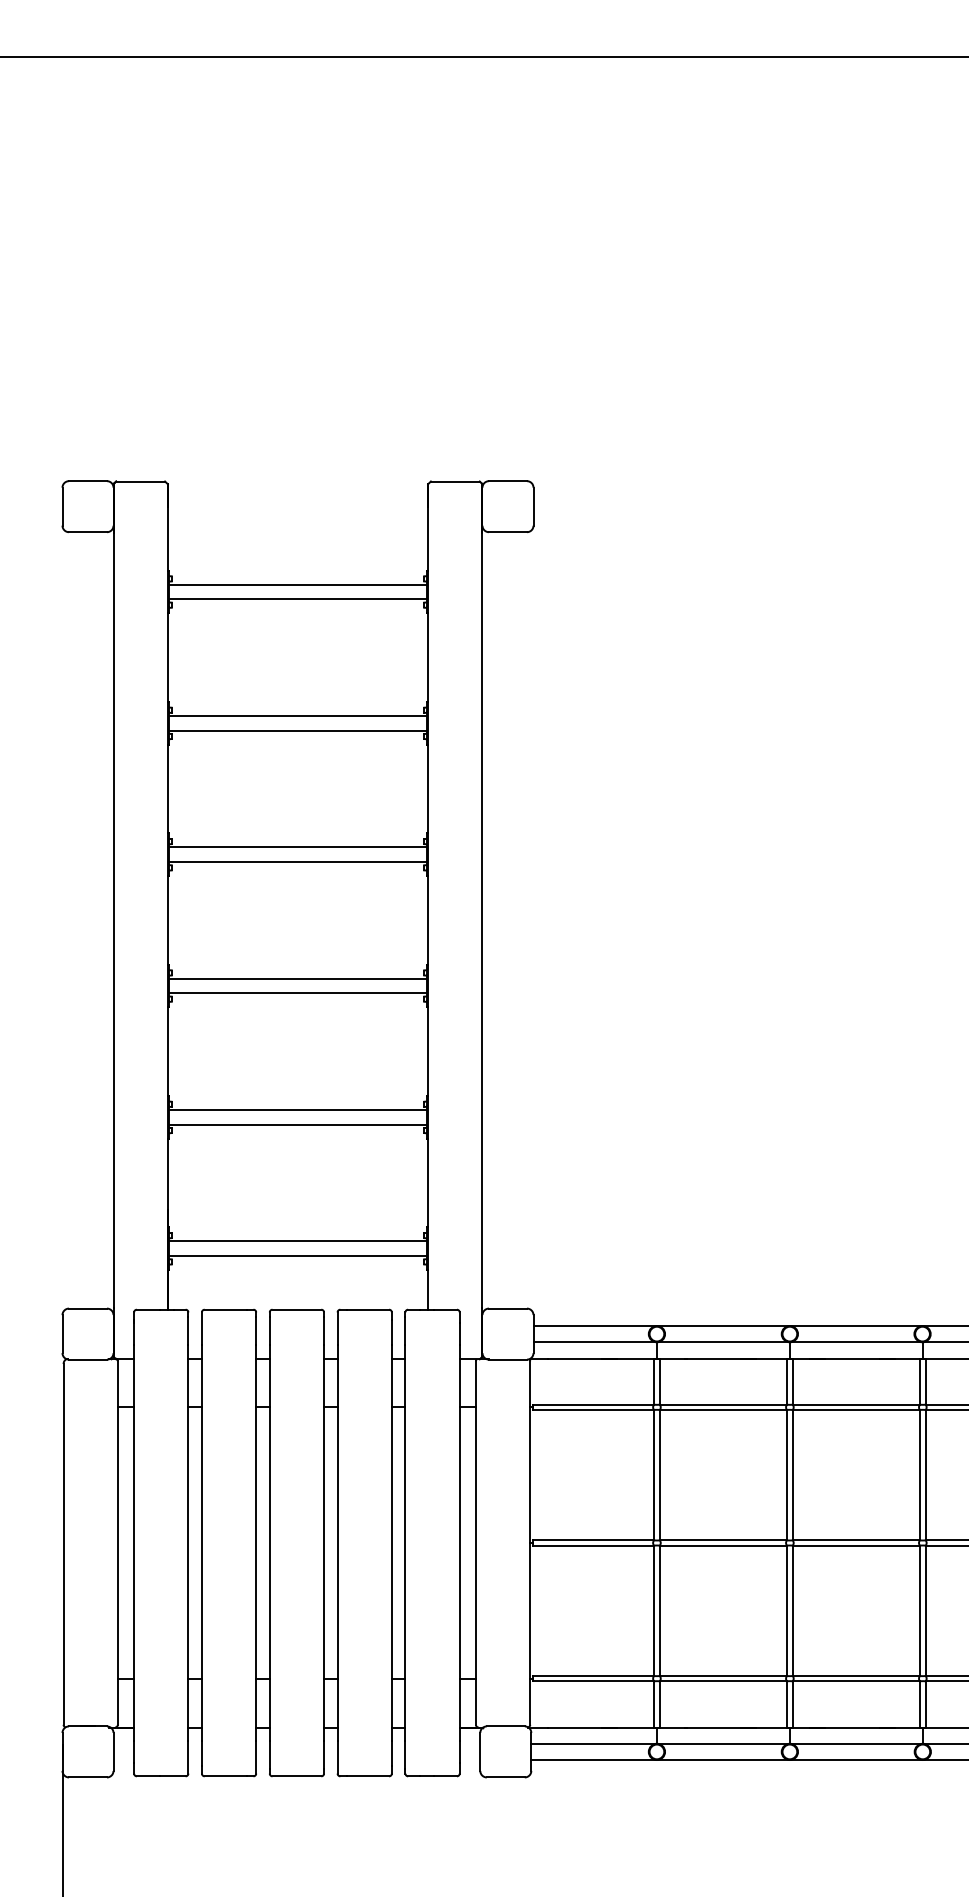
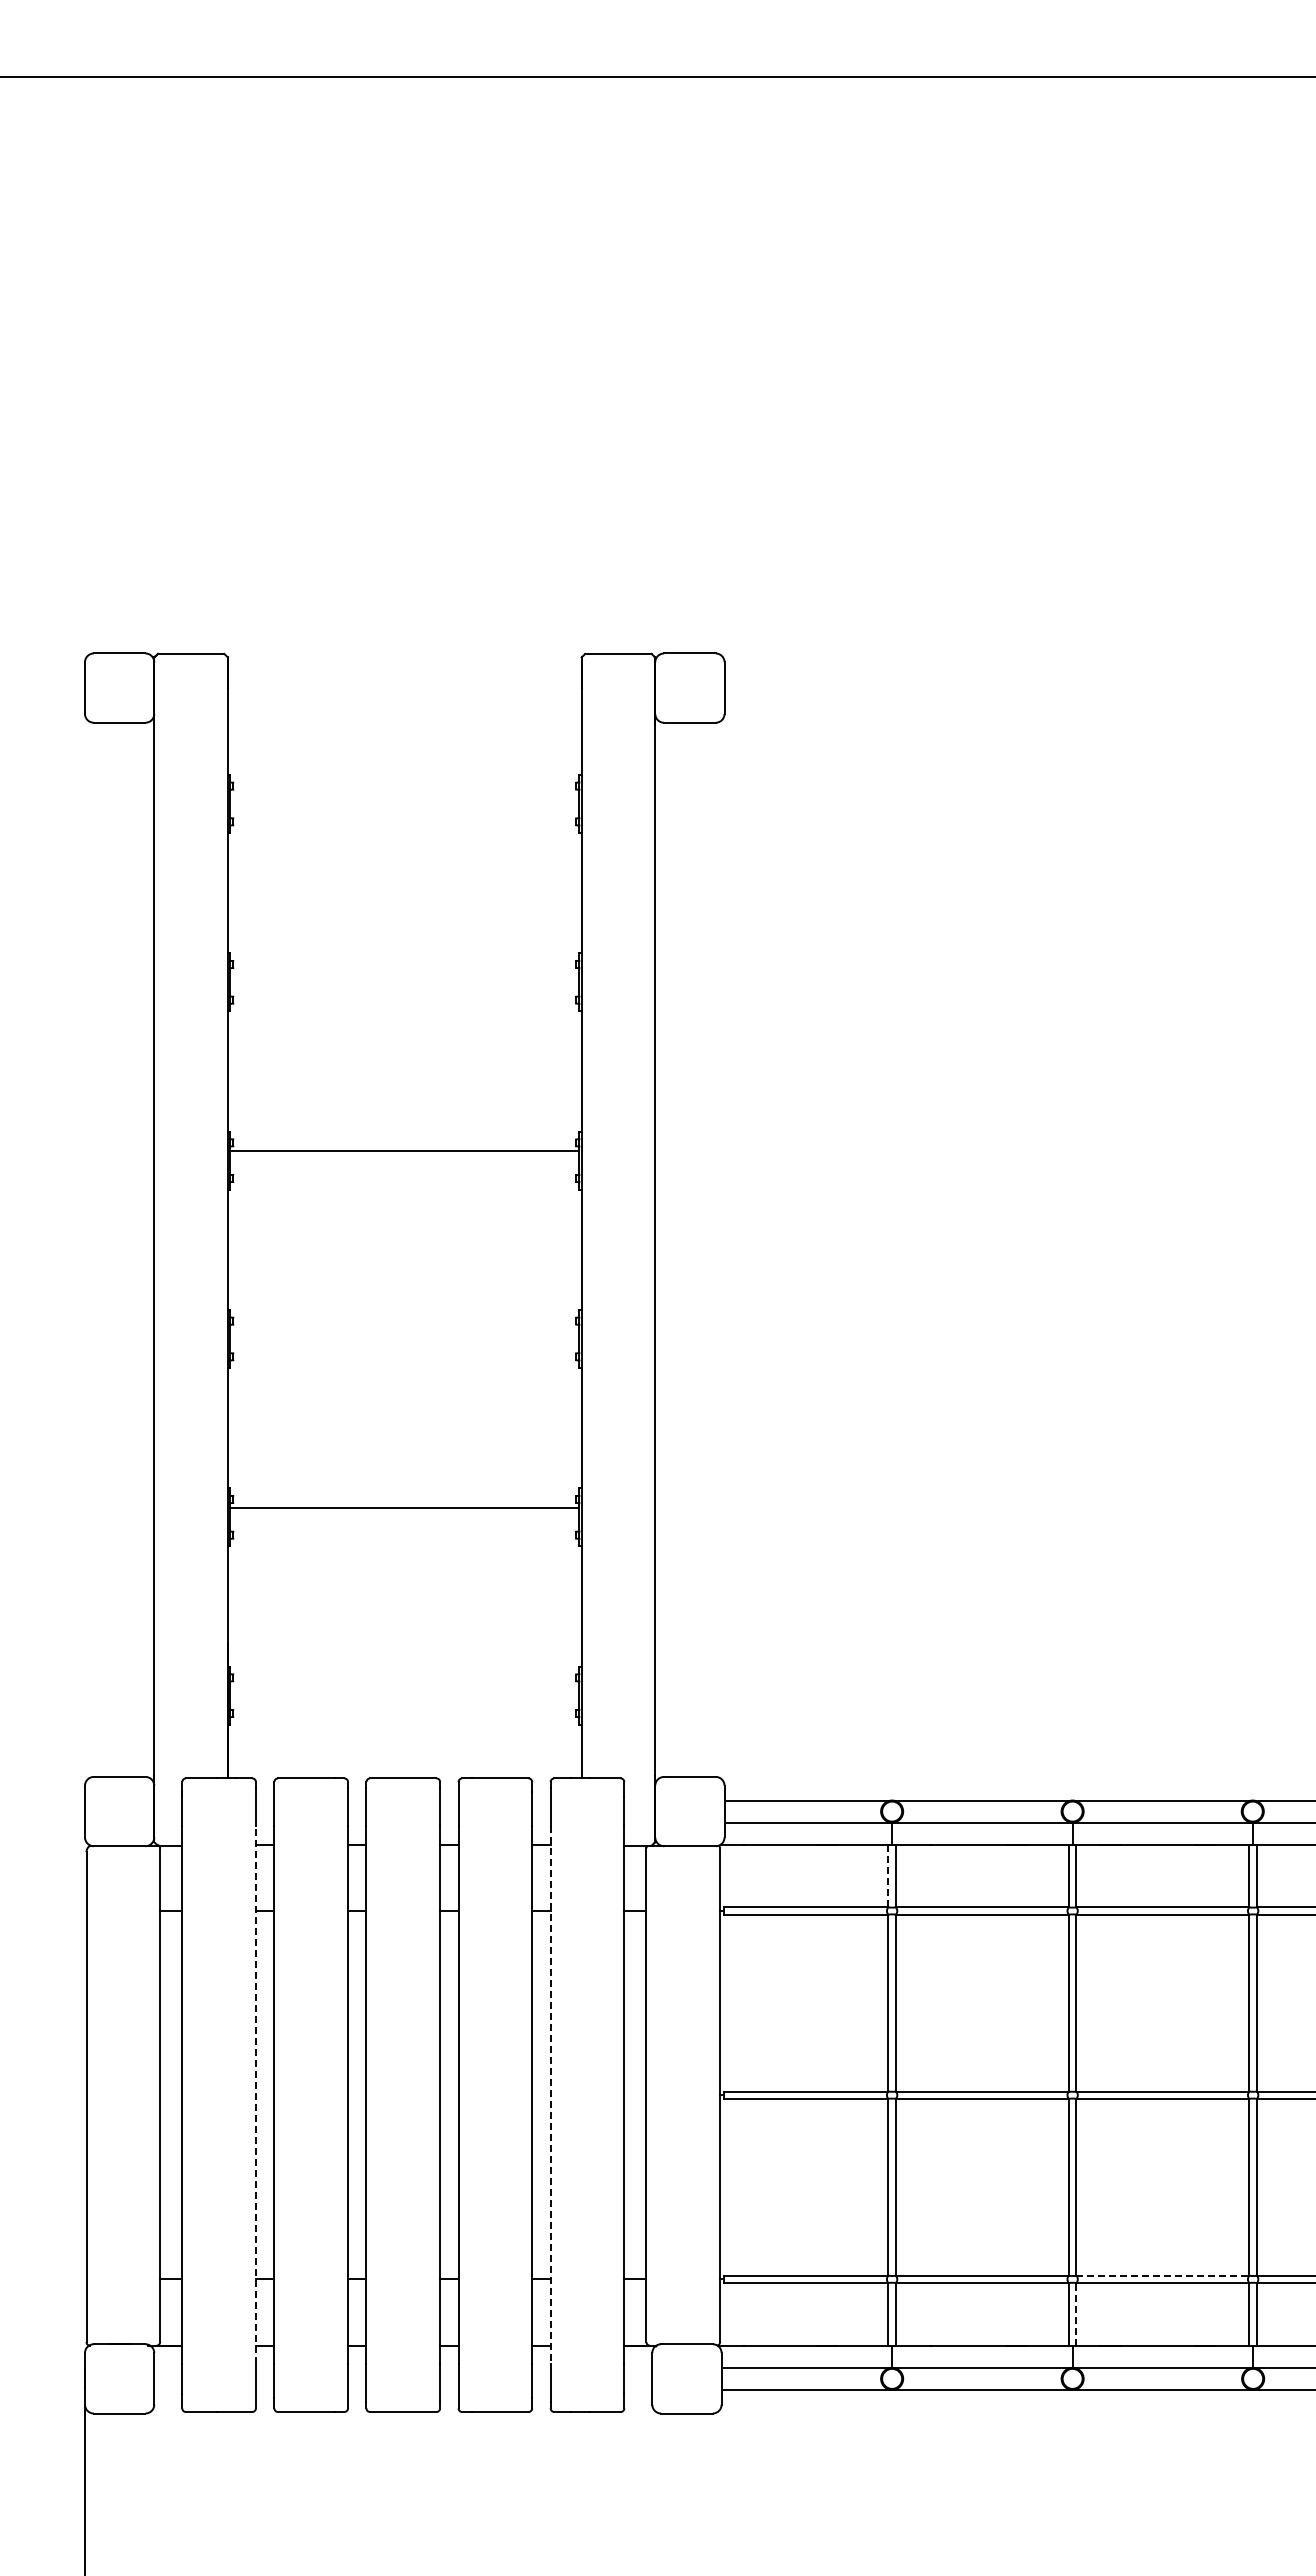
line: (297, 585) -> (404, 794), removed
line: (297, 599) -> (404, 813), removed
line: (297, 716) -> (404, 972), removed
line: (297, 730) -> (404, 992), removed
line: (297, 861) -> (404, 1170), removed
line: (297, 979) -> (404, 1329), removed
line: (297, 993) -> (404, 1348), removed
line: (297, 1124) -> (404, 1527), removed
line: (297, 1241) -> (404, 1685), removed
line: (297, 1255) -> (404, 1705), removed
line: (654, 1381) -> (888, 1875), solid -> dashed
line: (188, 1543) -> (255, 2095), solid -> dashed
line: (405, 1543) -> (550, 2095), solid -> dashed
line: (856, 1675) -> (1162, 2275), solid -> dashed
line: (792, 1703) -> (1076, 2313), solid -> dashed

